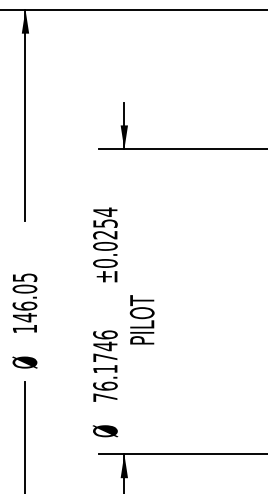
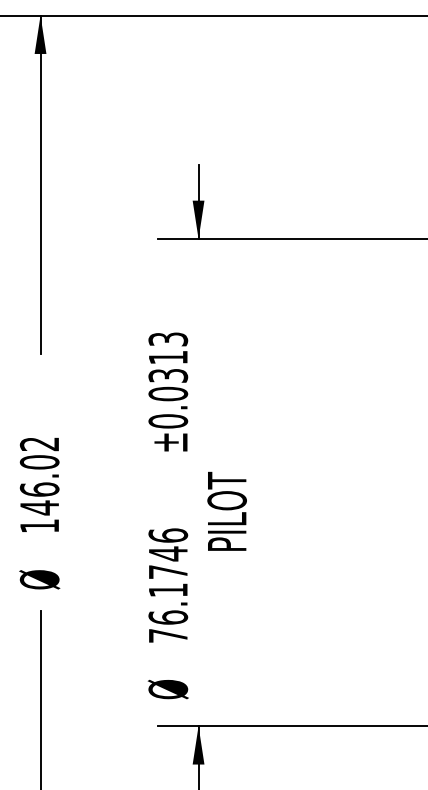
text: (105, 223) -> (168, 357), ±0.0254 -> ±0.0313
text: (24, 277) -> (38, 443), 146.05 -> 146.02

